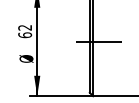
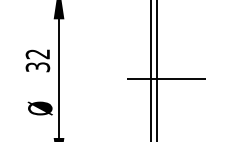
text: (25, 35) -> (38, 67), 62 -> 32

